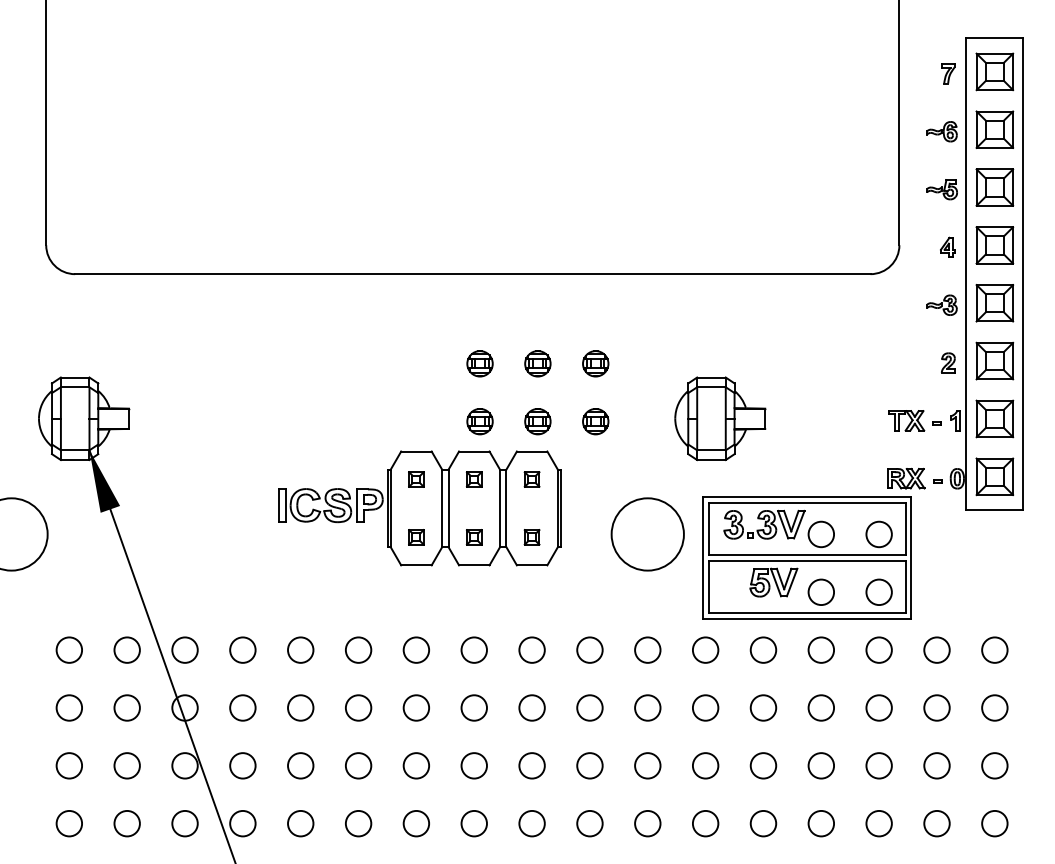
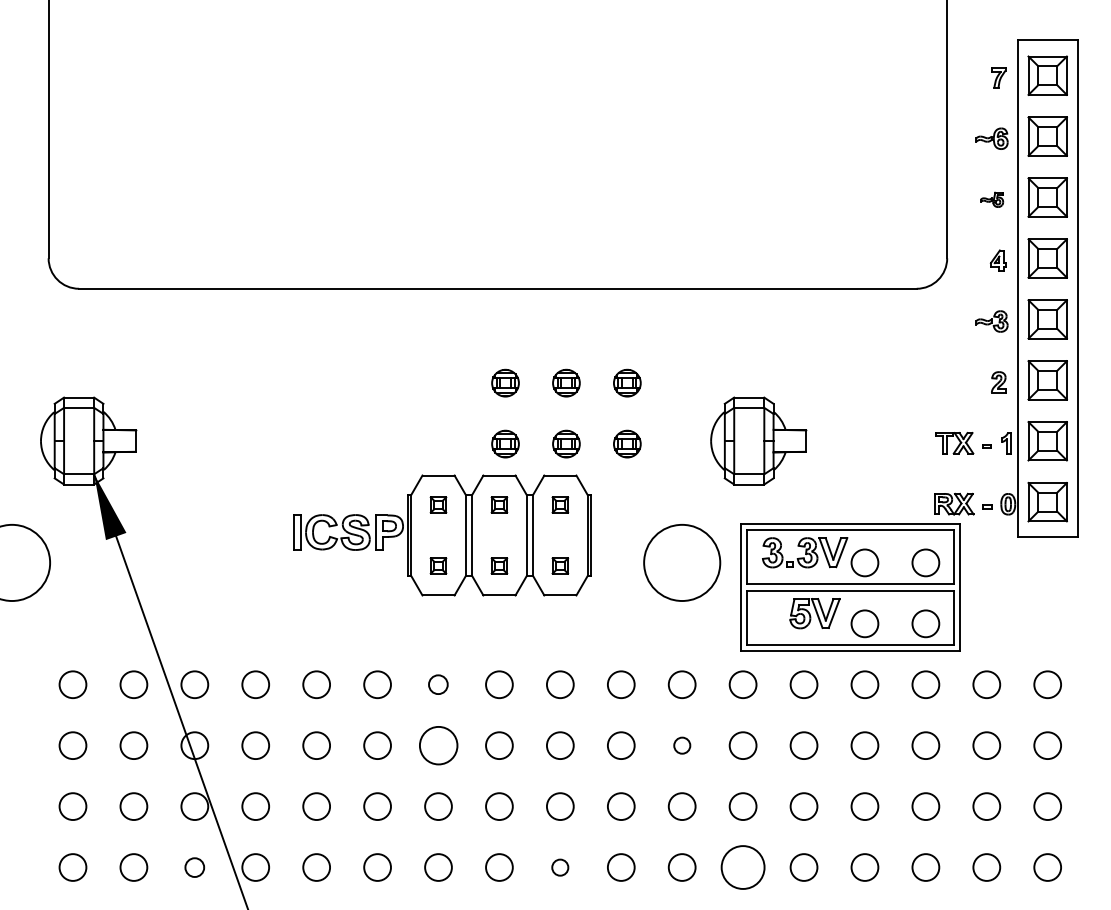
part: (941, 189) -> (991, 199), size x0.7
circle: (415, 649) -> (437, 684), size x0.7
circle: (415, 707) -> (437, 745), size x1.4
circle: (647, 707) -> (681, 745), size x0.6
circle: (184, 823) -> (194, 867), size x0.7
circle: (531, 823) -> (559, 867), size x0.6
circle: (705, 823) -> (742, 867), size x1.6

